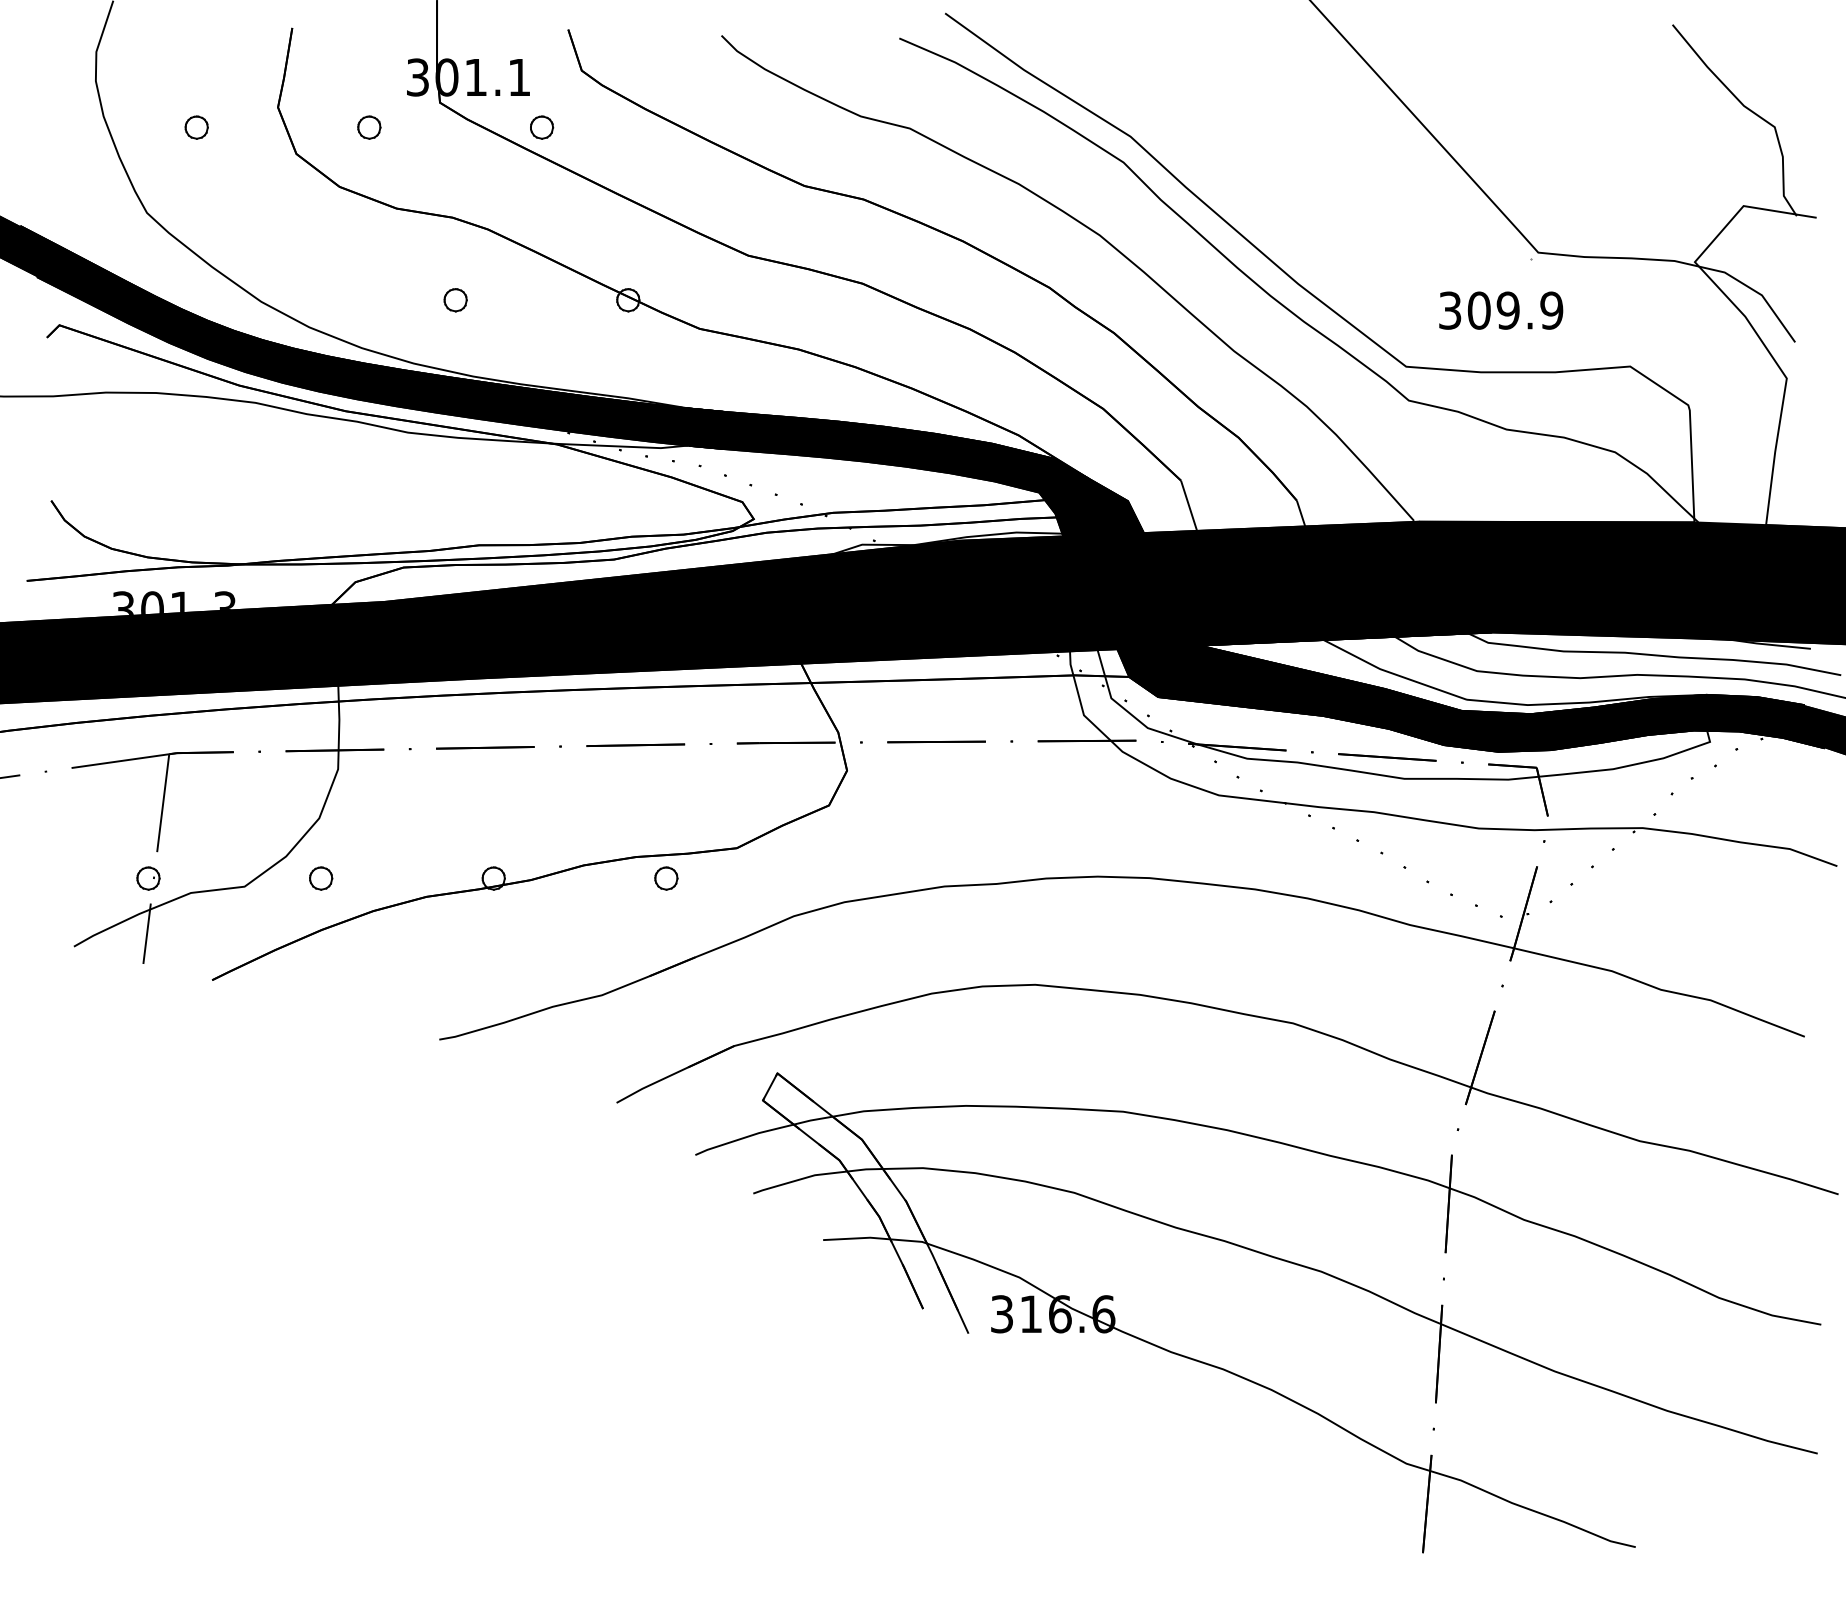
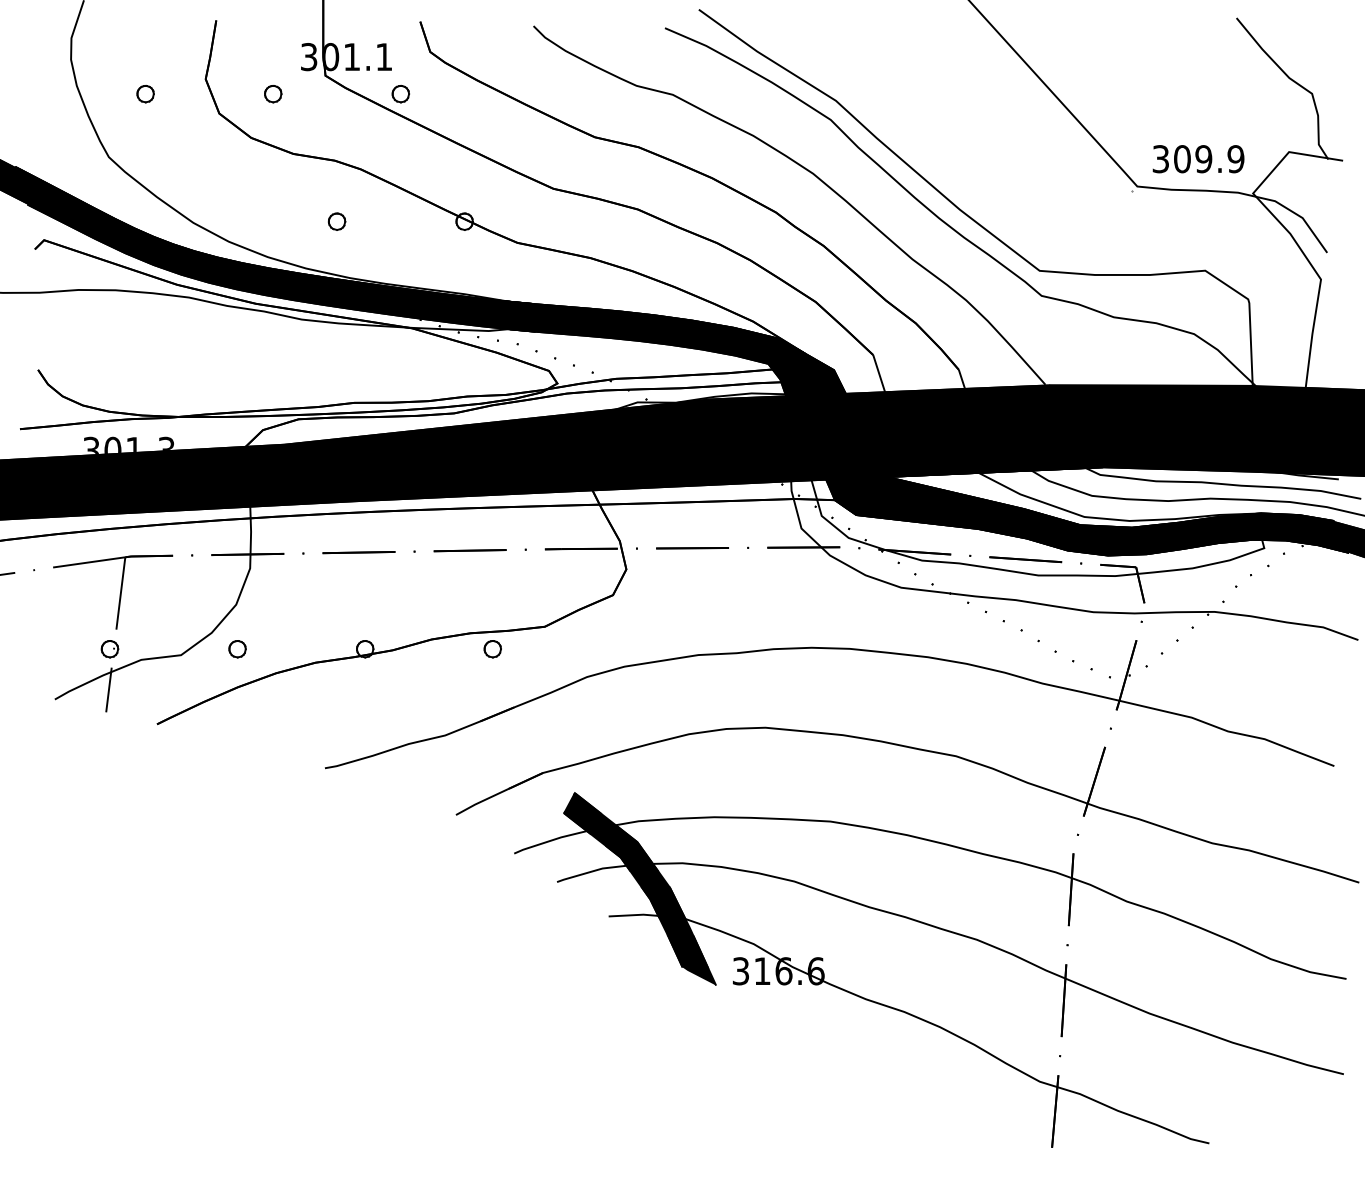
text: (1501, 310) -> (1198, 159), moved
fill: (865, 1203) -> (639, 889), added

